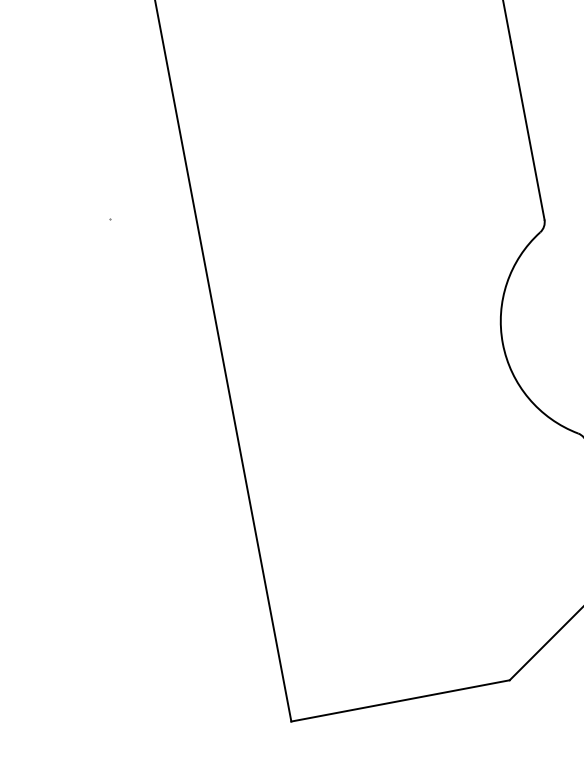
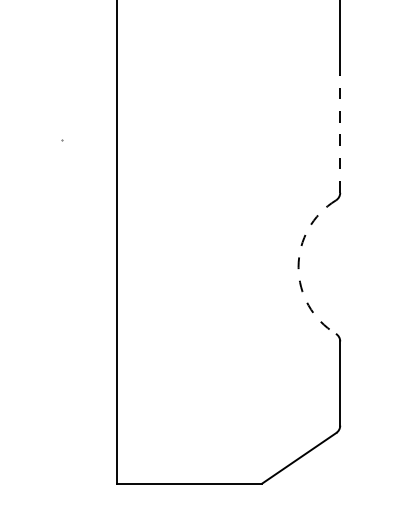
line: (528, 130) -> (340, 133), solid -> dashed
arc: (502, 344) -> (298, 267), solid -> dashed

